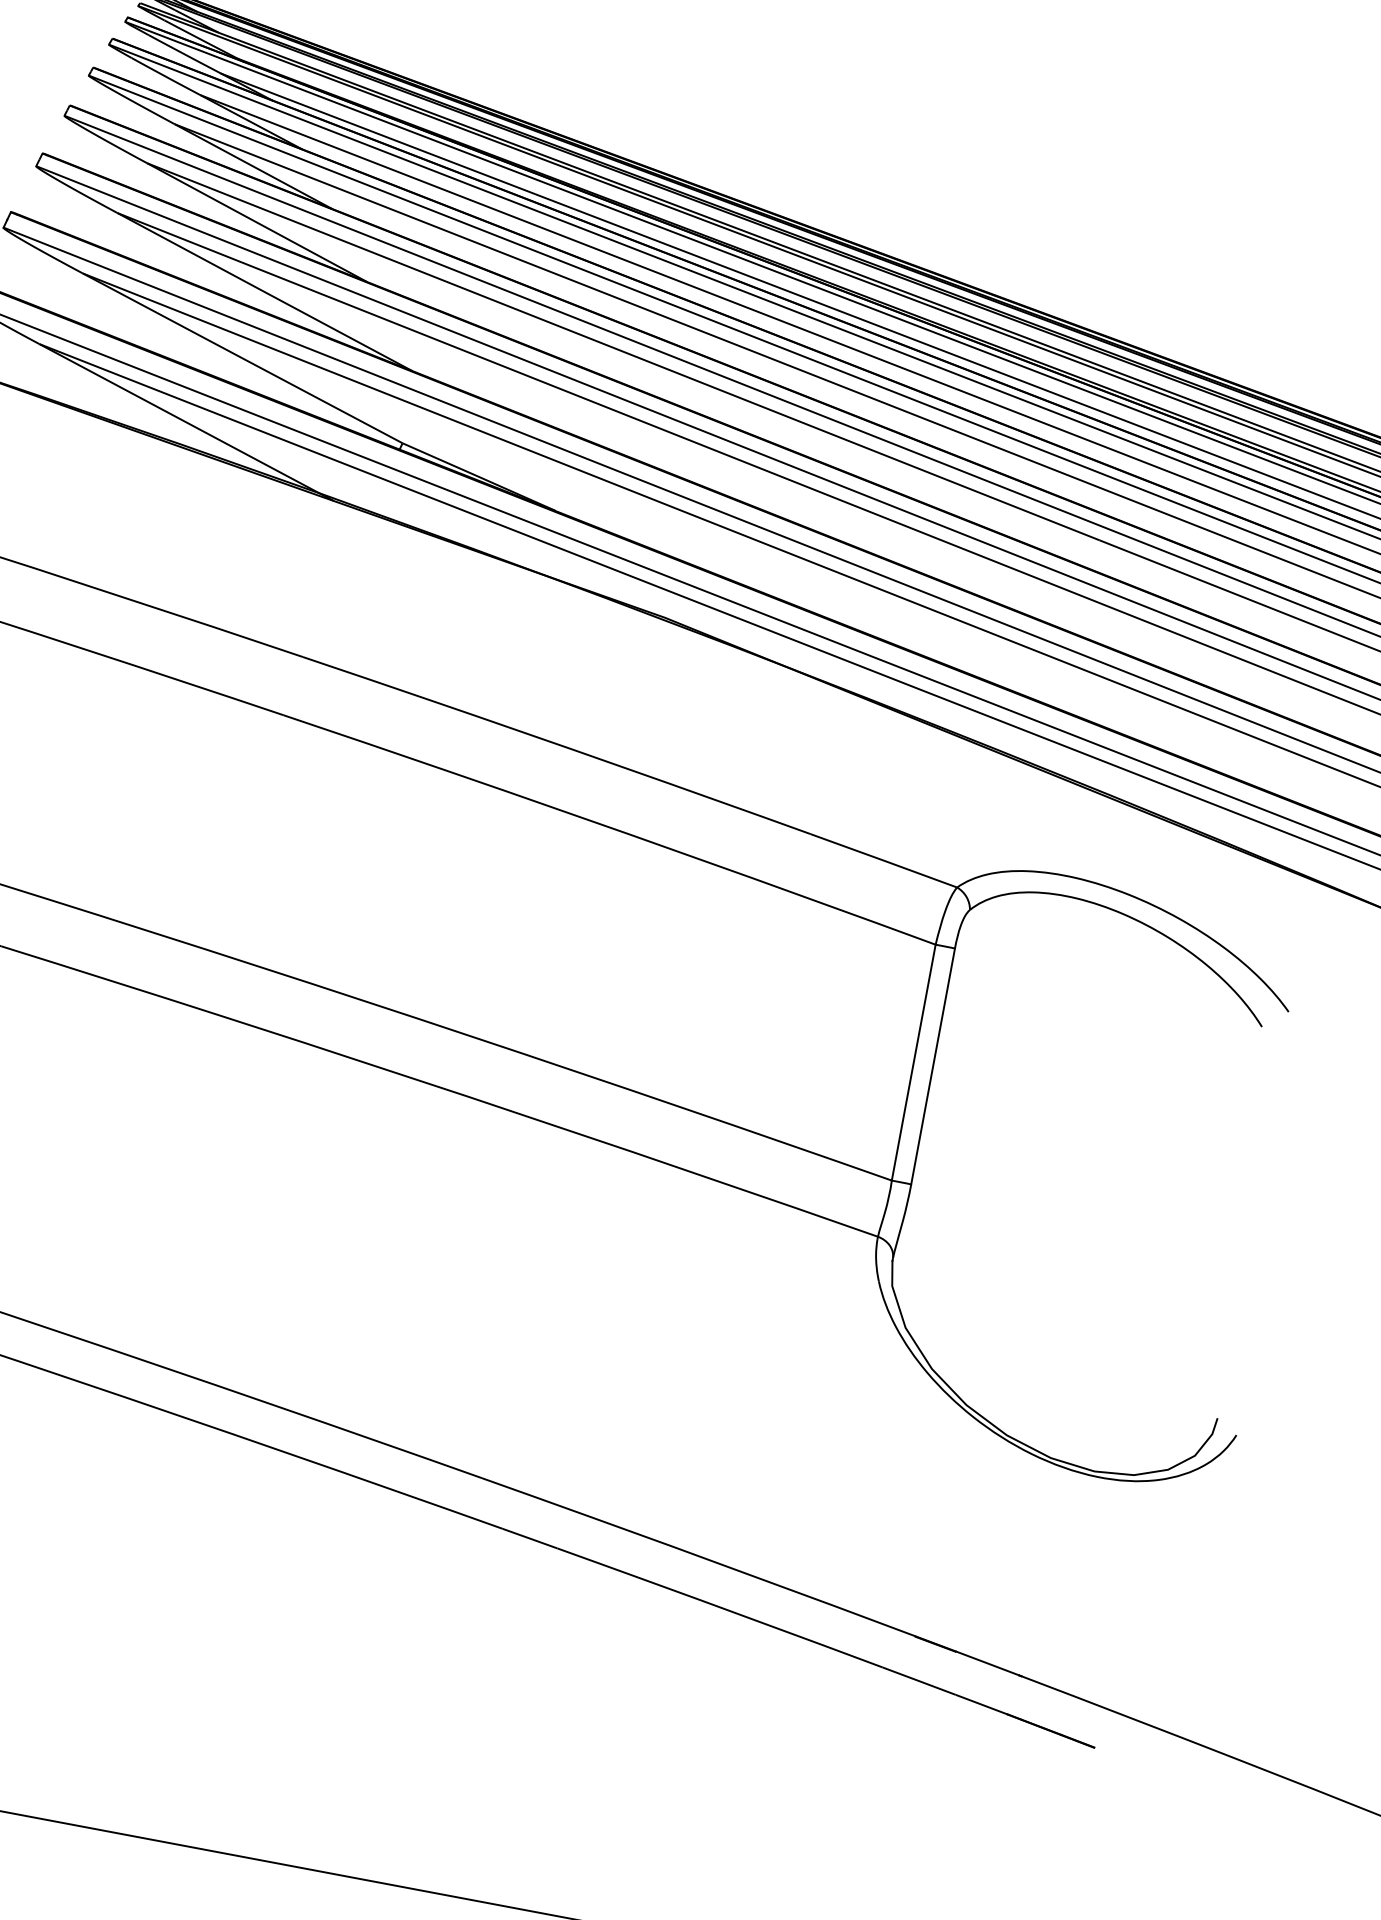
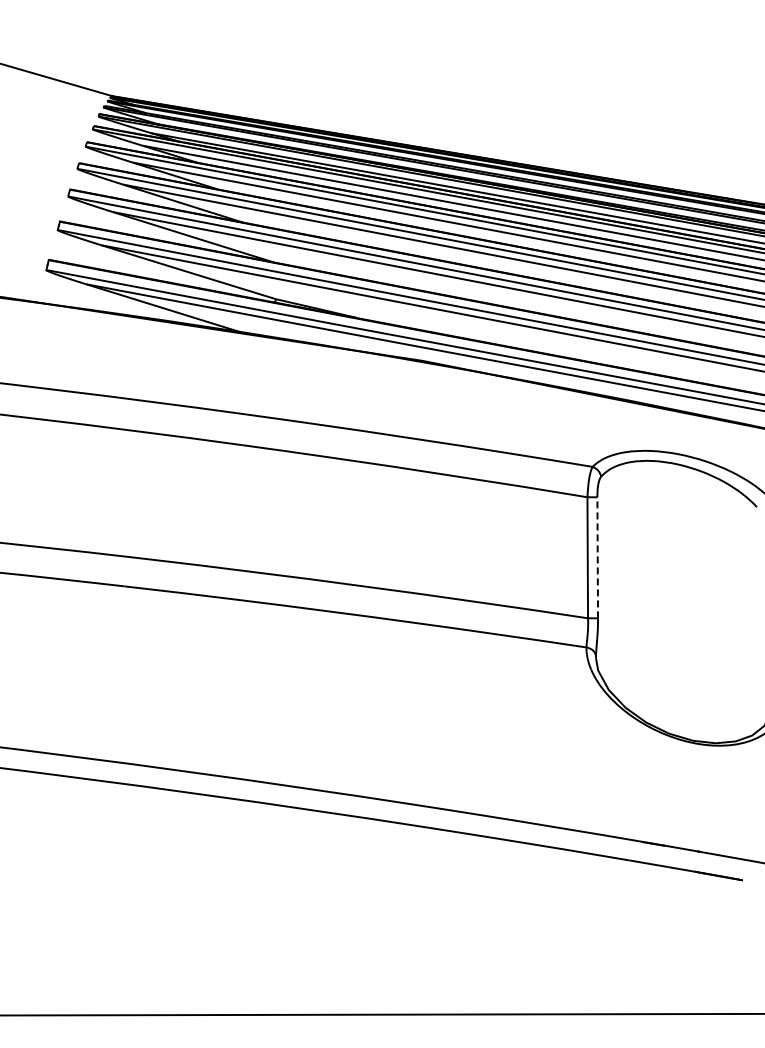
line: (932, 1065) -> (597, 557), solid -> dashed

